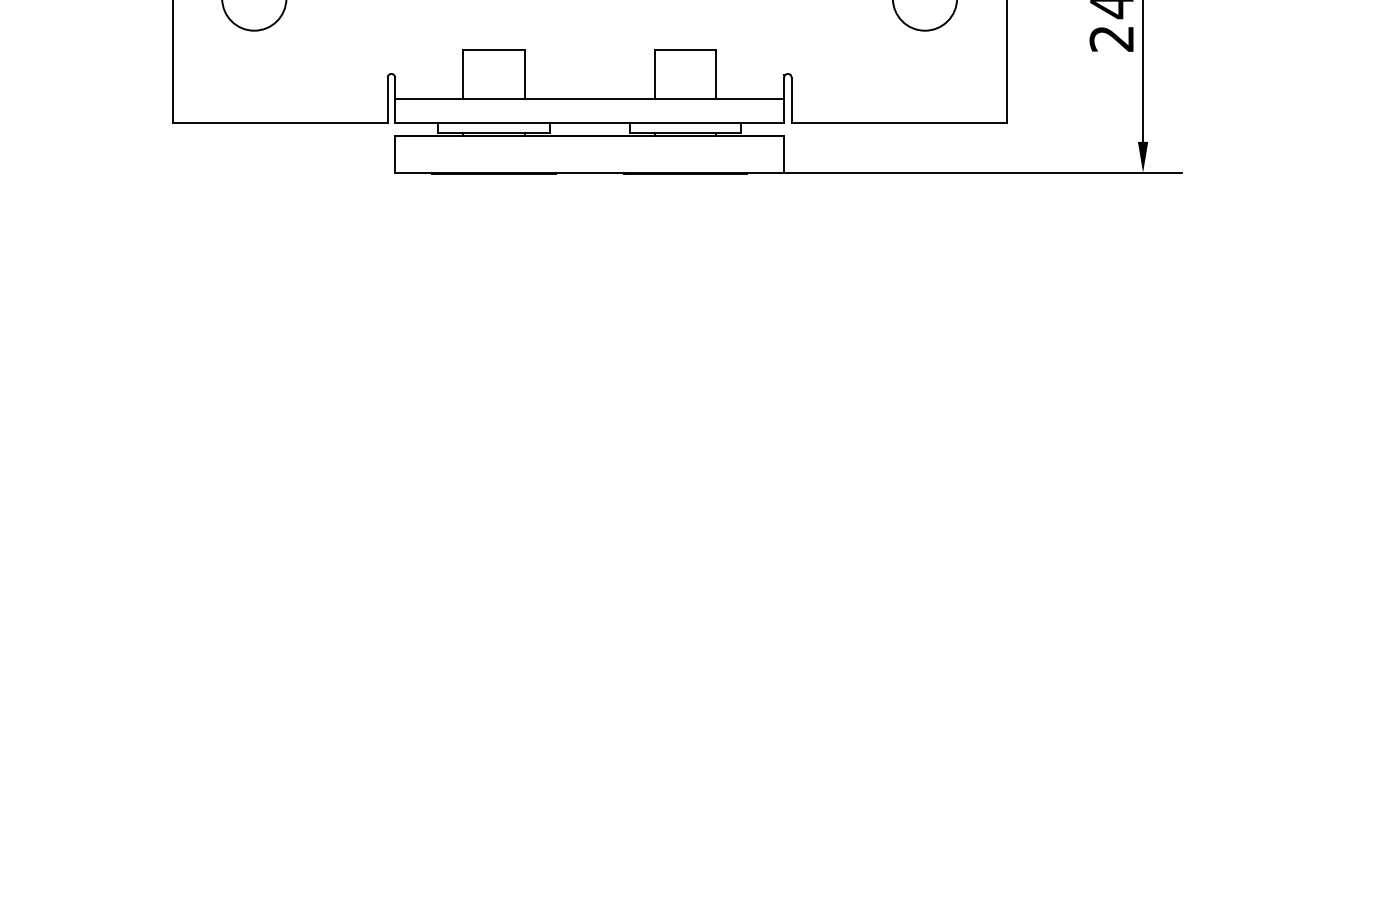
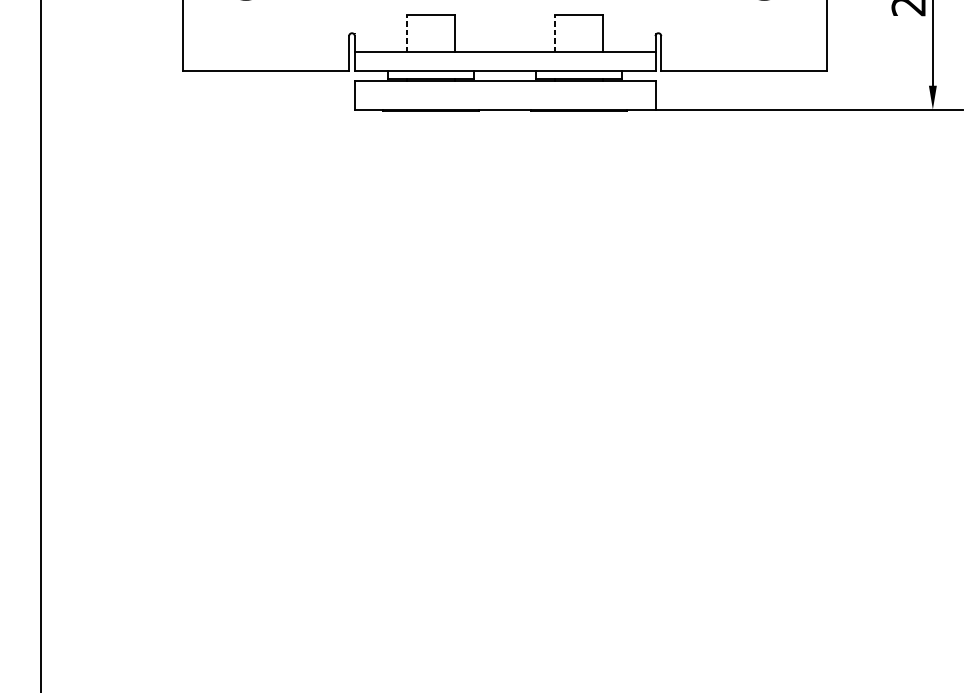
line: (463, 74) -> (407, 33), solid -> dashed
line: (654, 74) -> (555, 33), solid -> dashed

